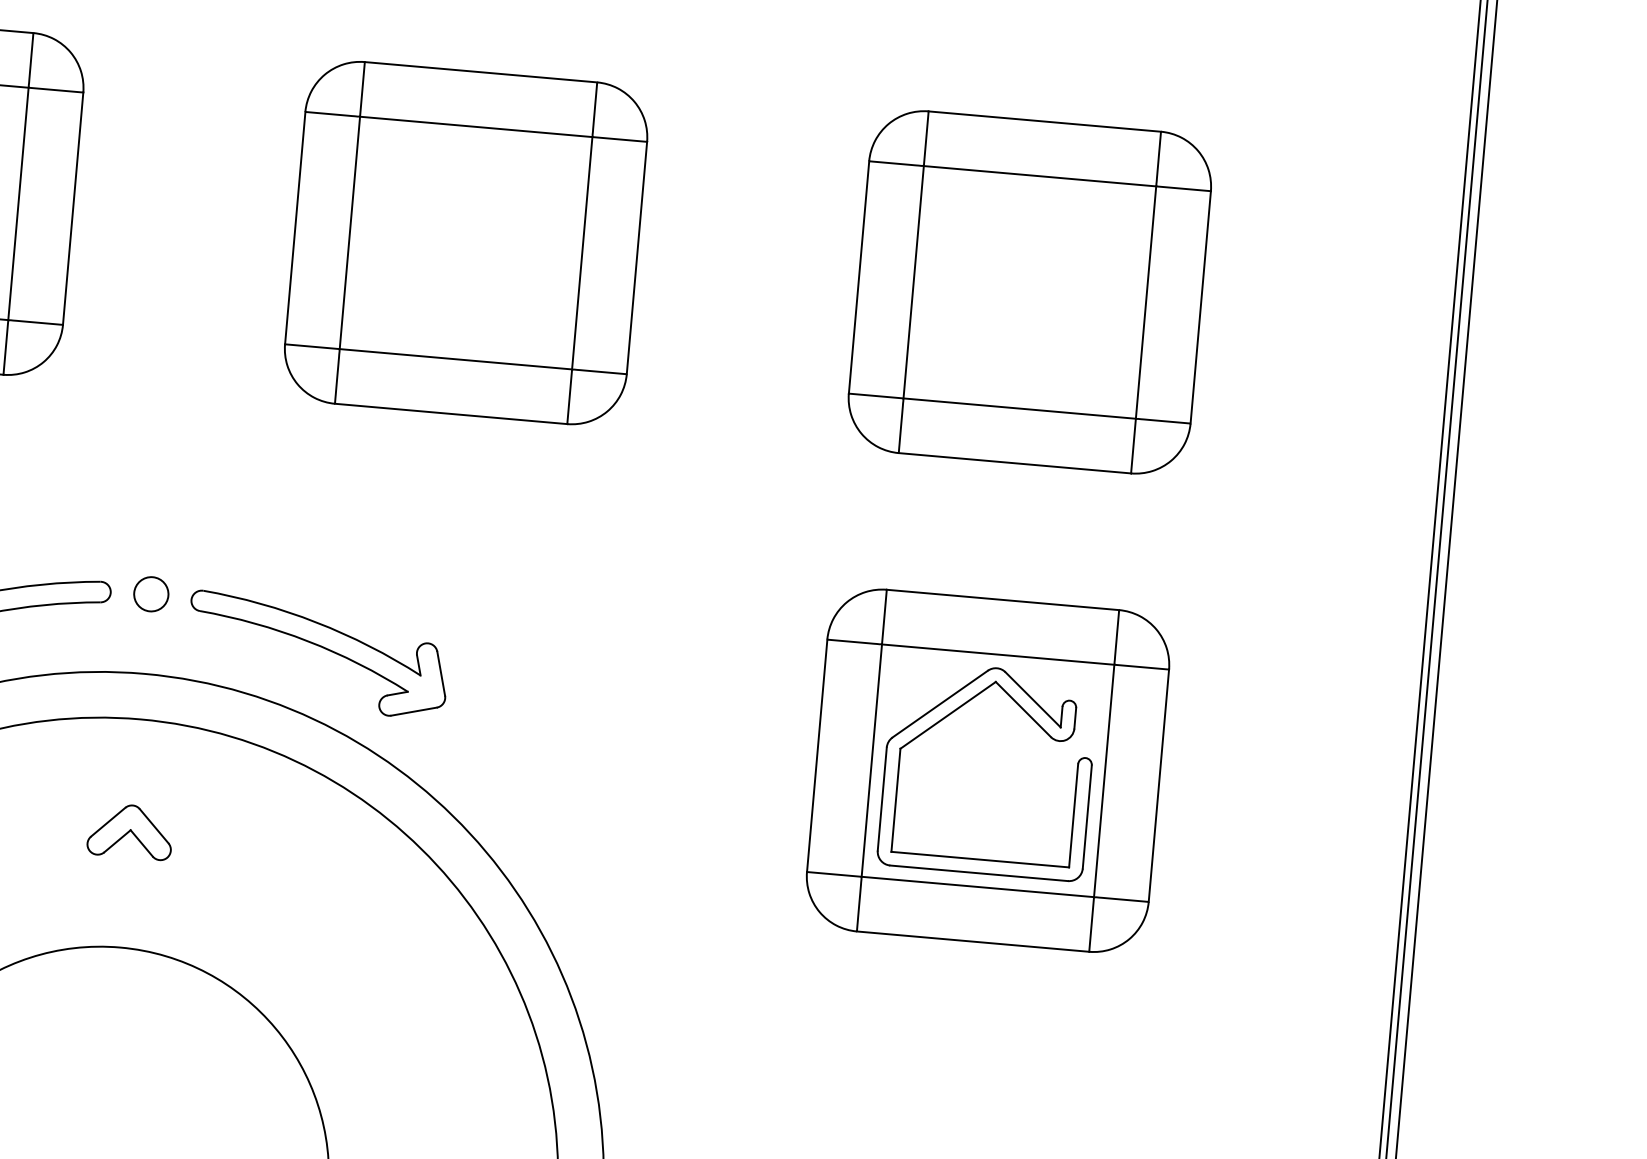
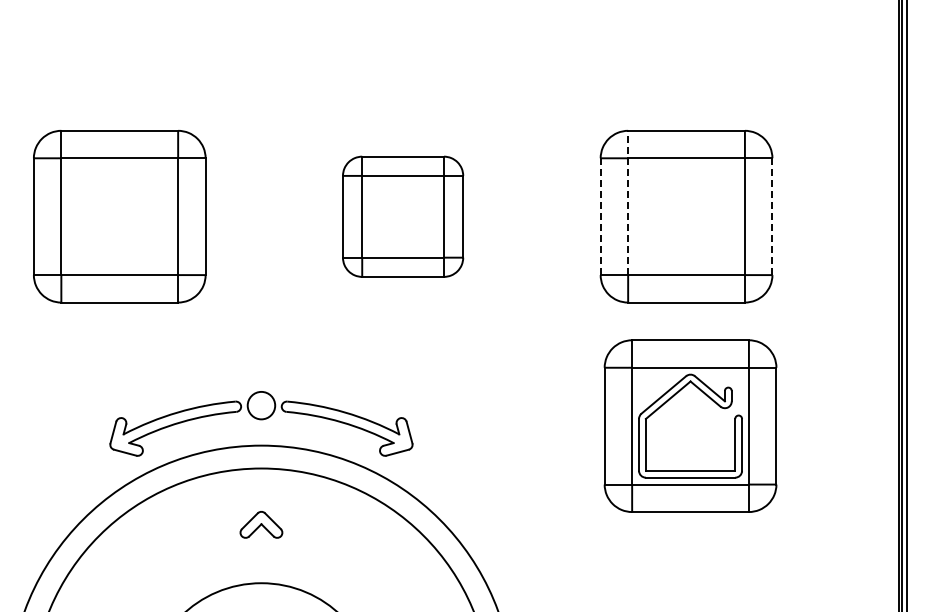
part: (464, 242) -> (402, 216), size x0.7
line: (916, 254) -> (628, 202), solid -> dashed
line: (858, 277) -> (600, 216), solid -> dashed
line: (1200, 308) -> (772, 217), solid -> dashed
circle: (151, 594) -> (261, 405), size x1.6
part: (988, 769) -> (690, 425), moved

